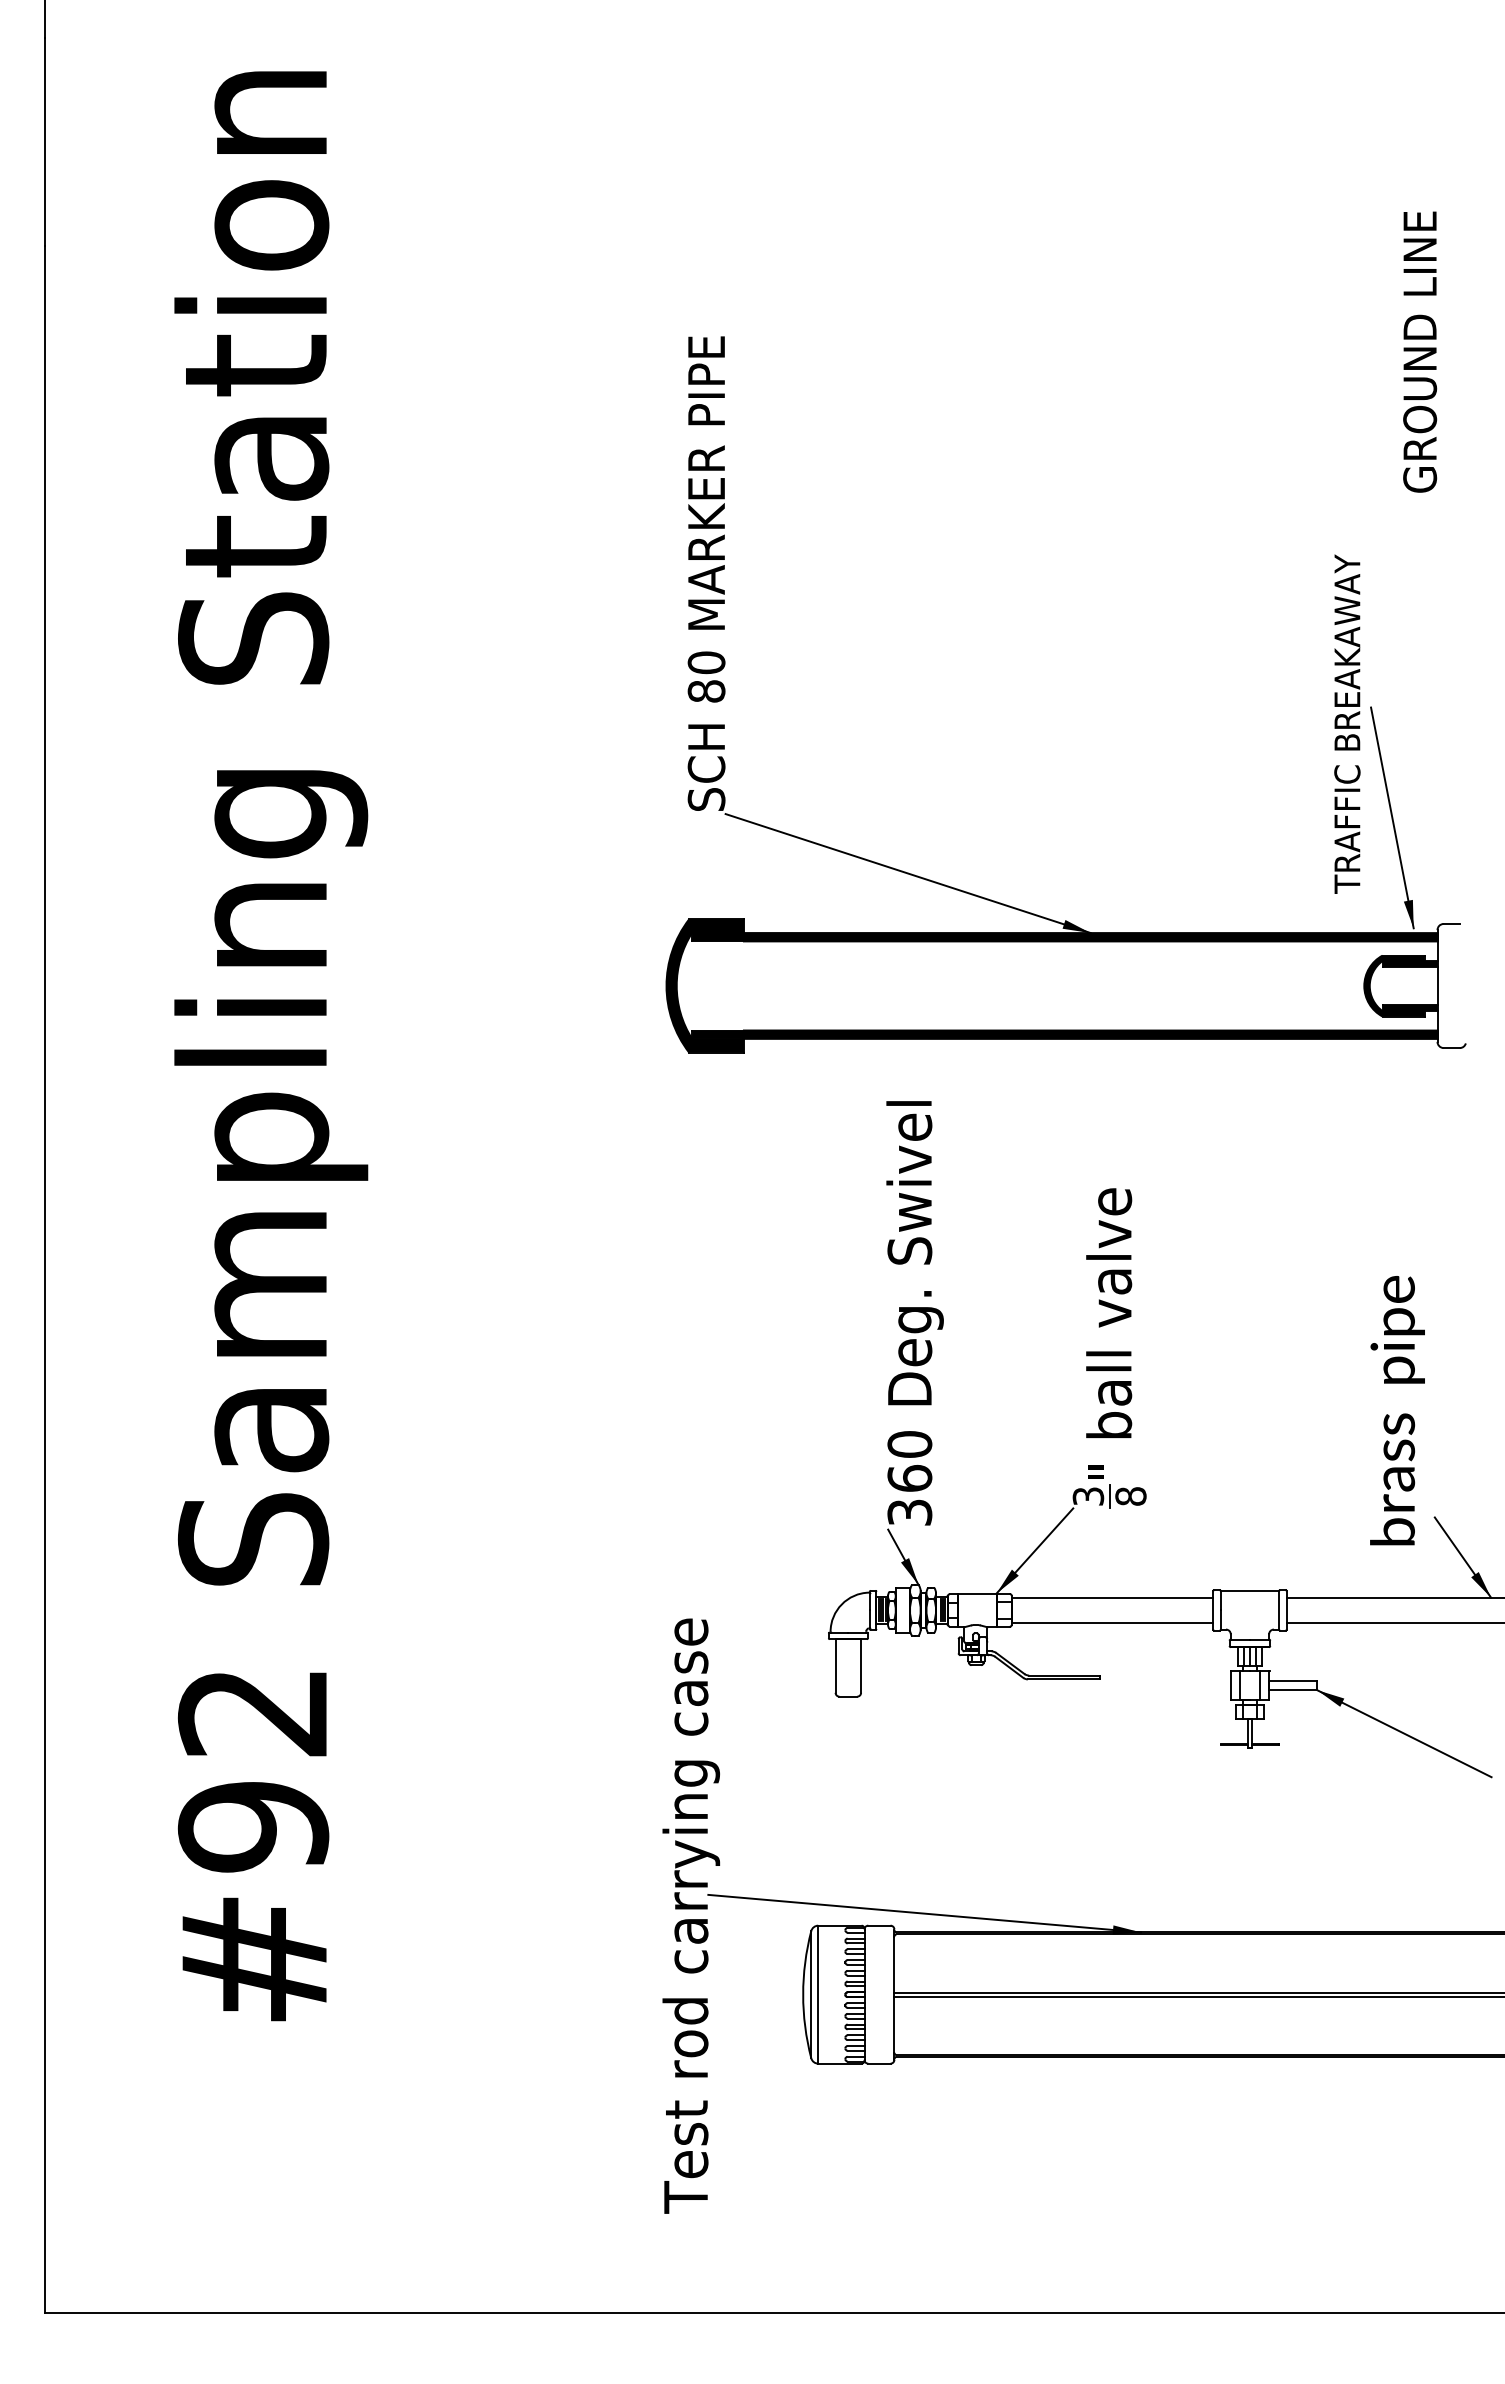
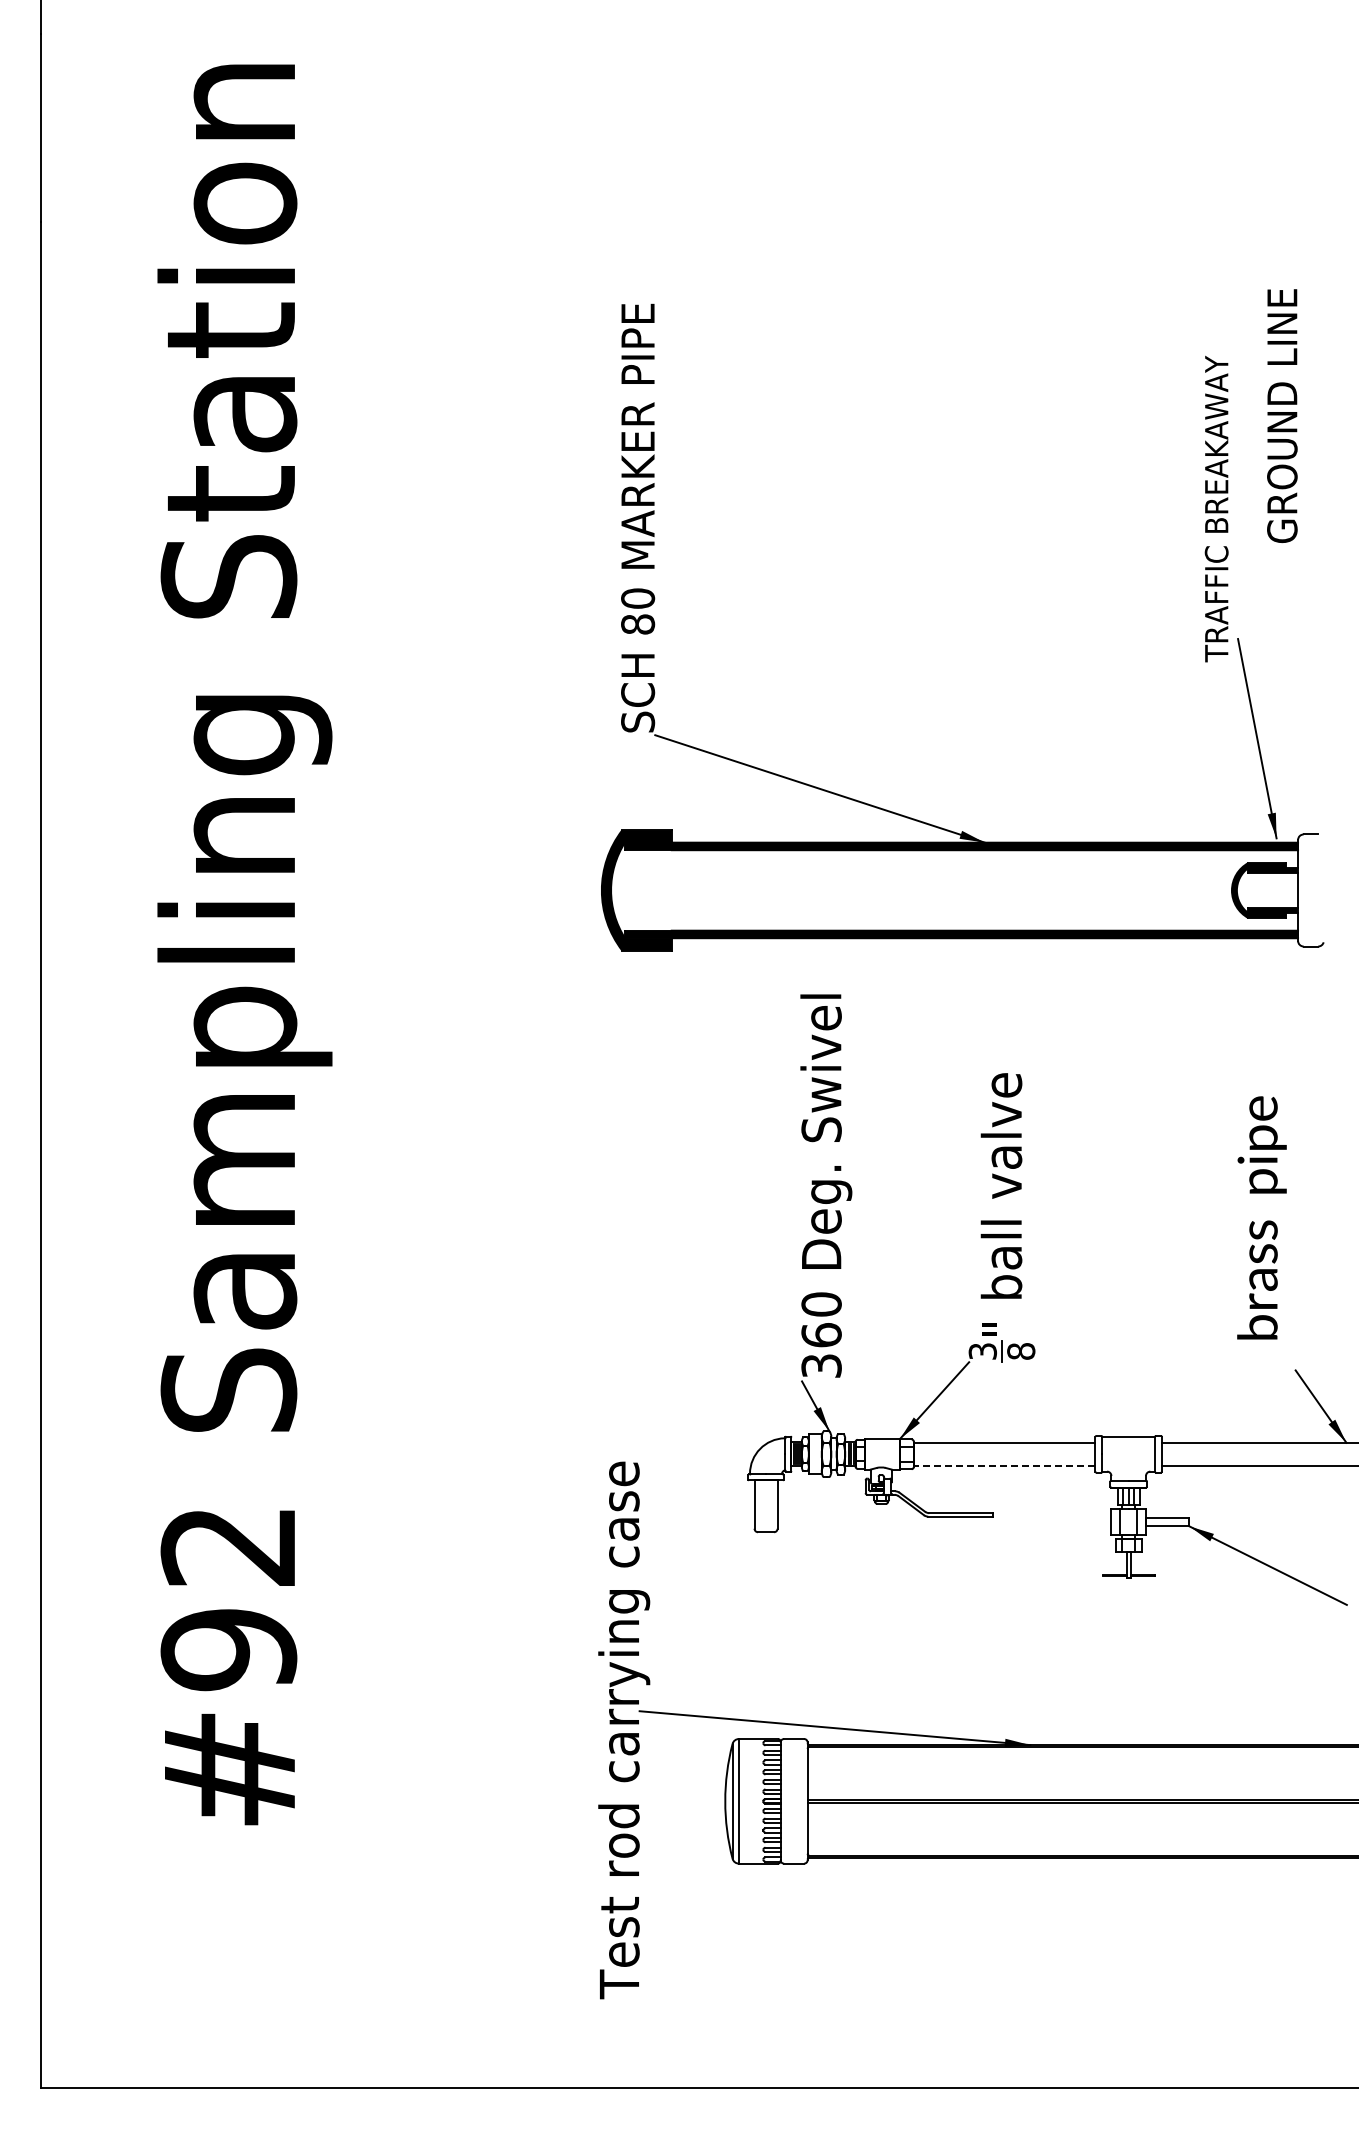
text: (1420, 351) -> (1282, 415), moved
text: (1347, 723) -> (1216, 508), moved
text: (1397, 1410) -> (1261, 1217), moved
line: (1112, 1622) -> (1004, 1465), solid -> dashed

